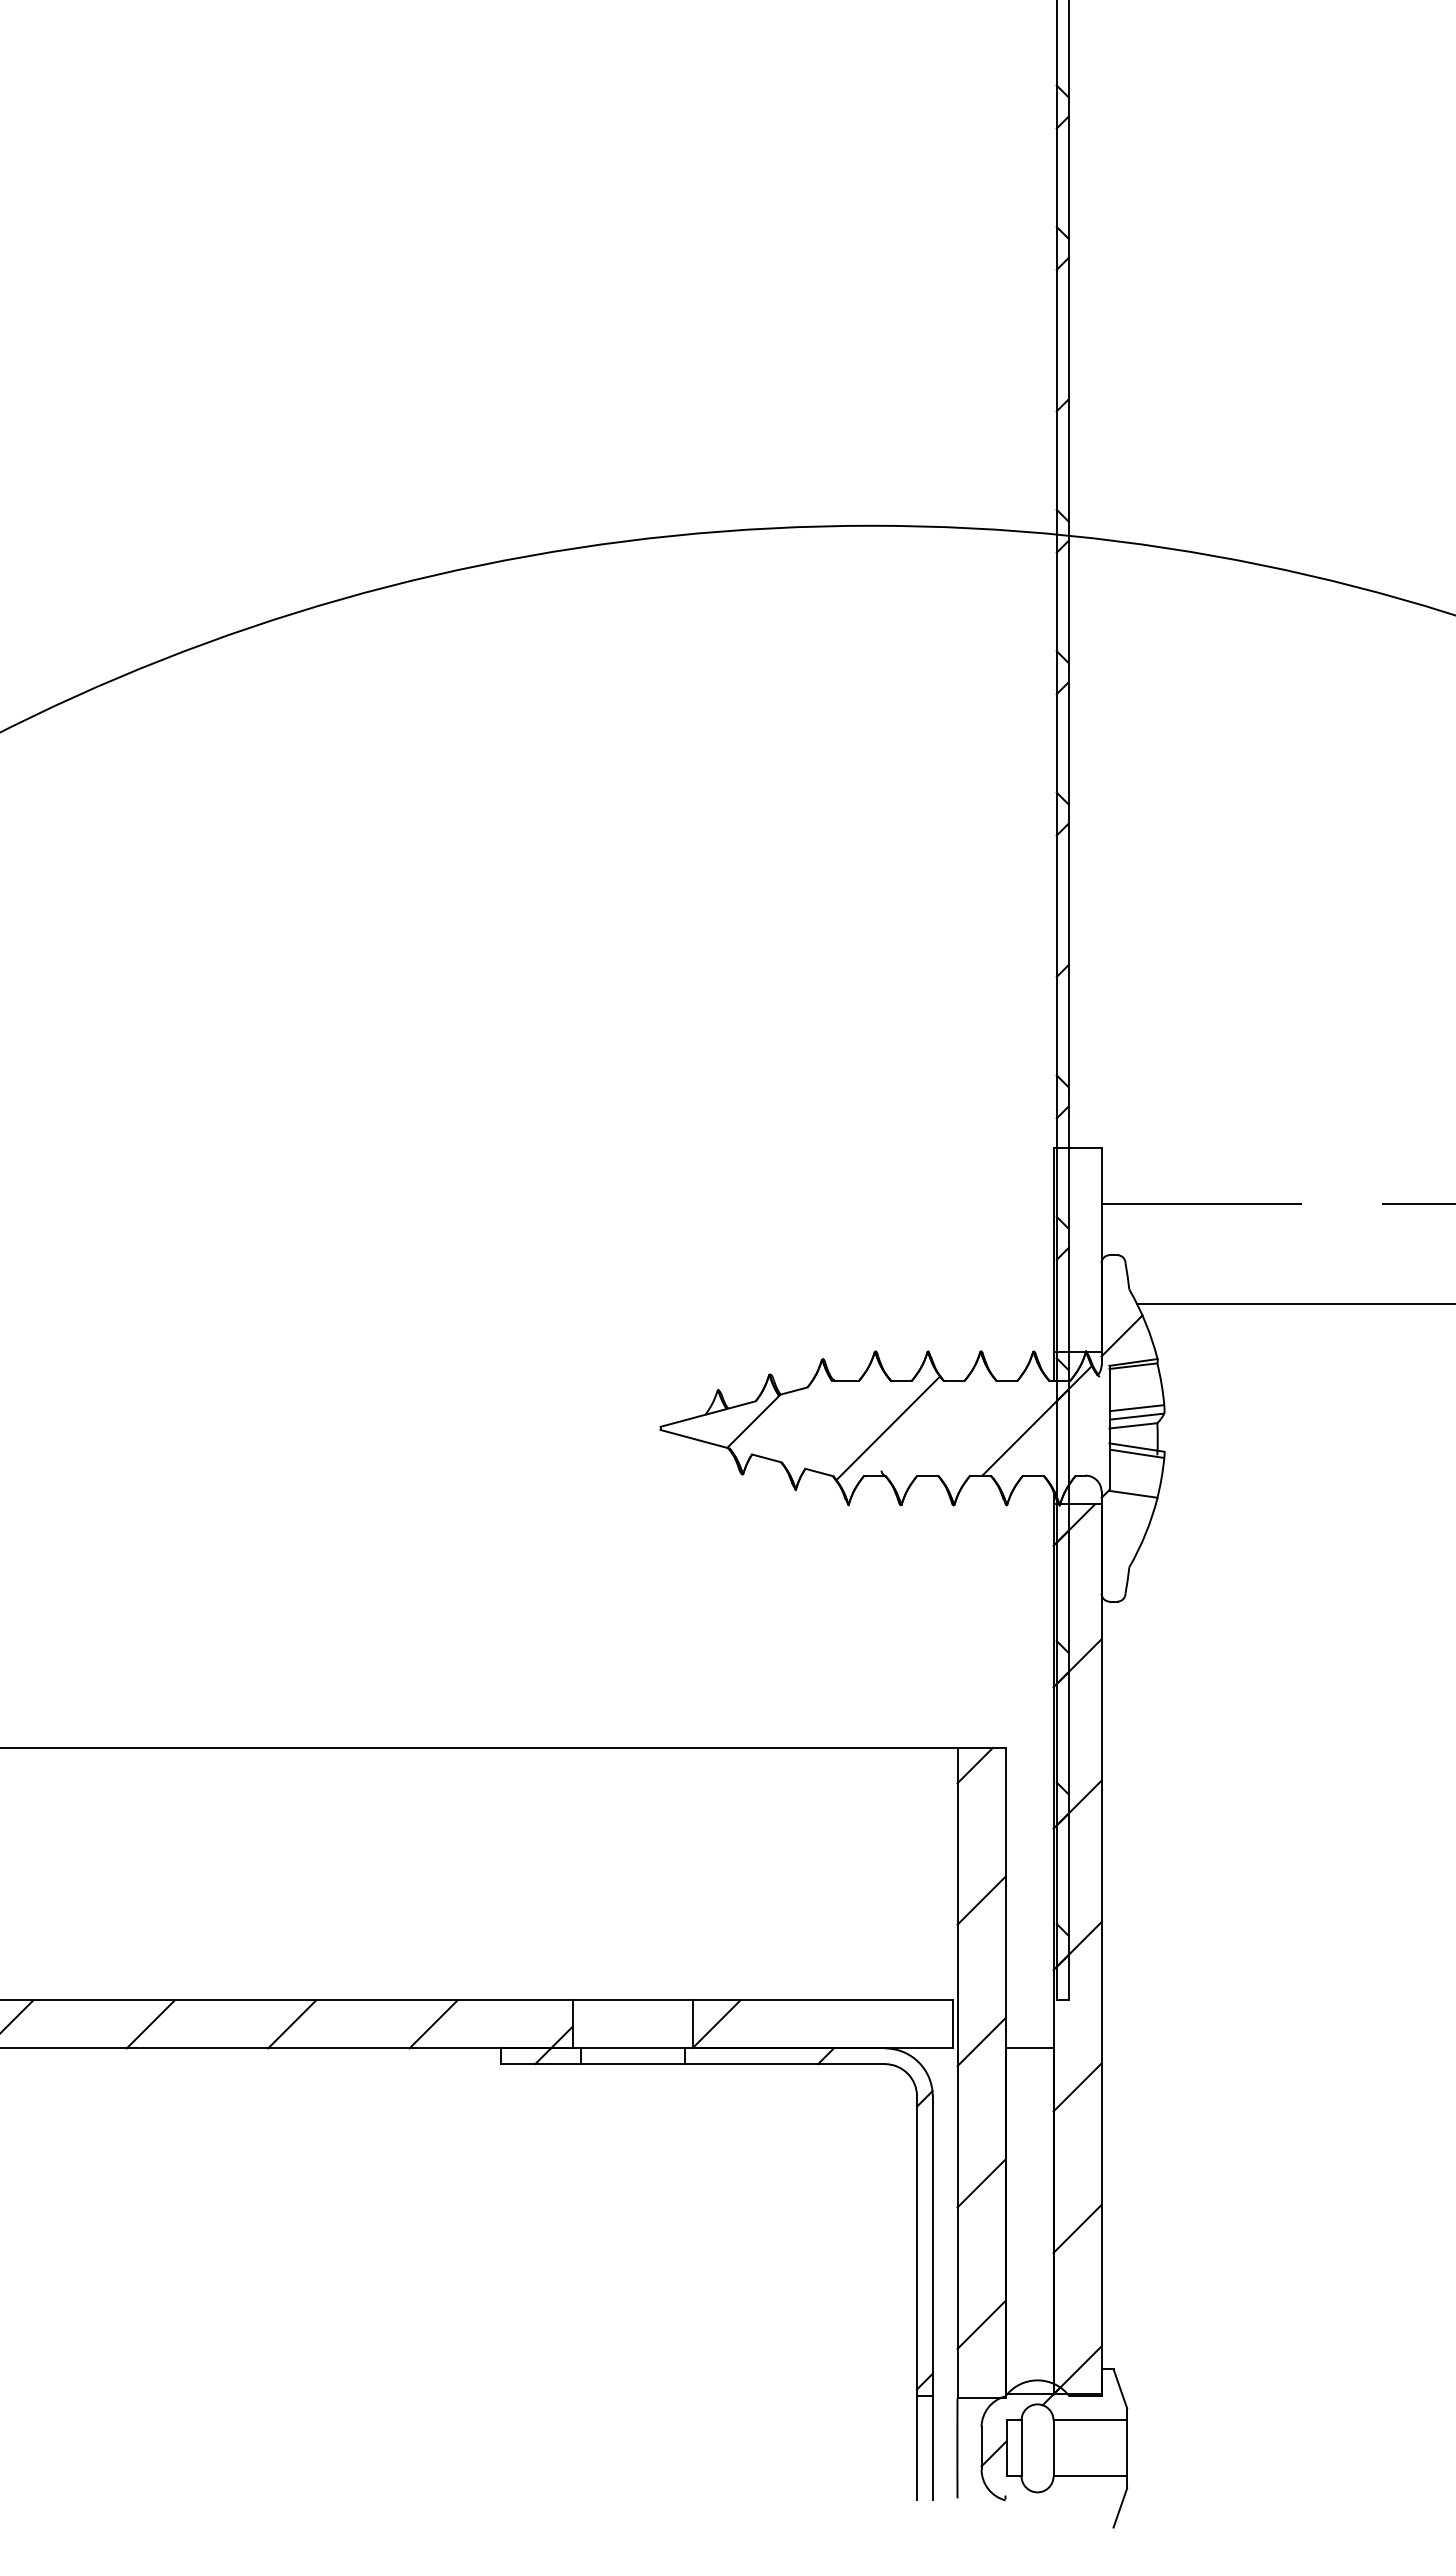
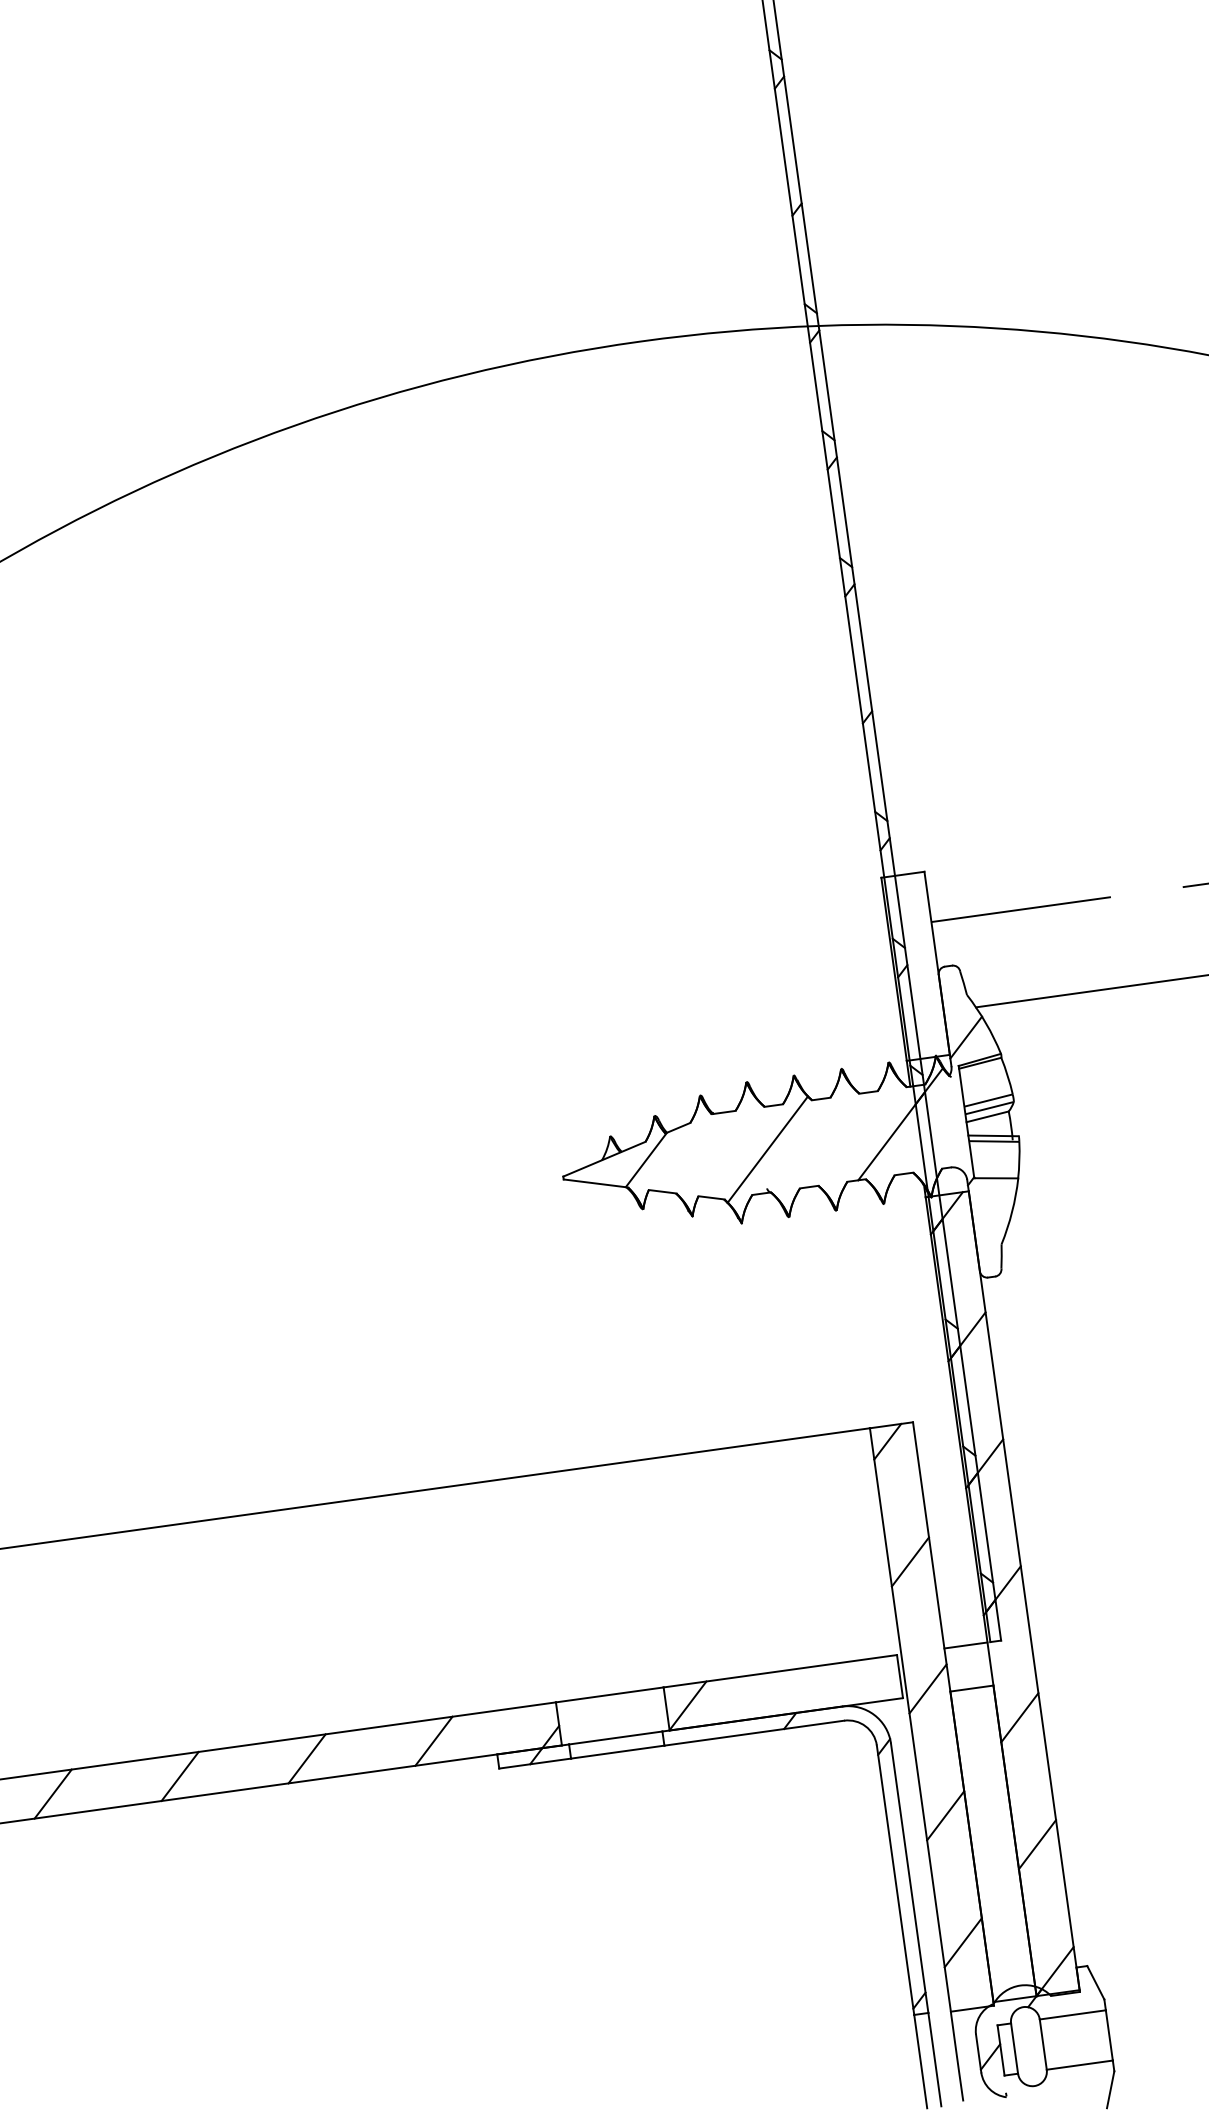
line: (1029, 2000) -> (965, 1645), added

